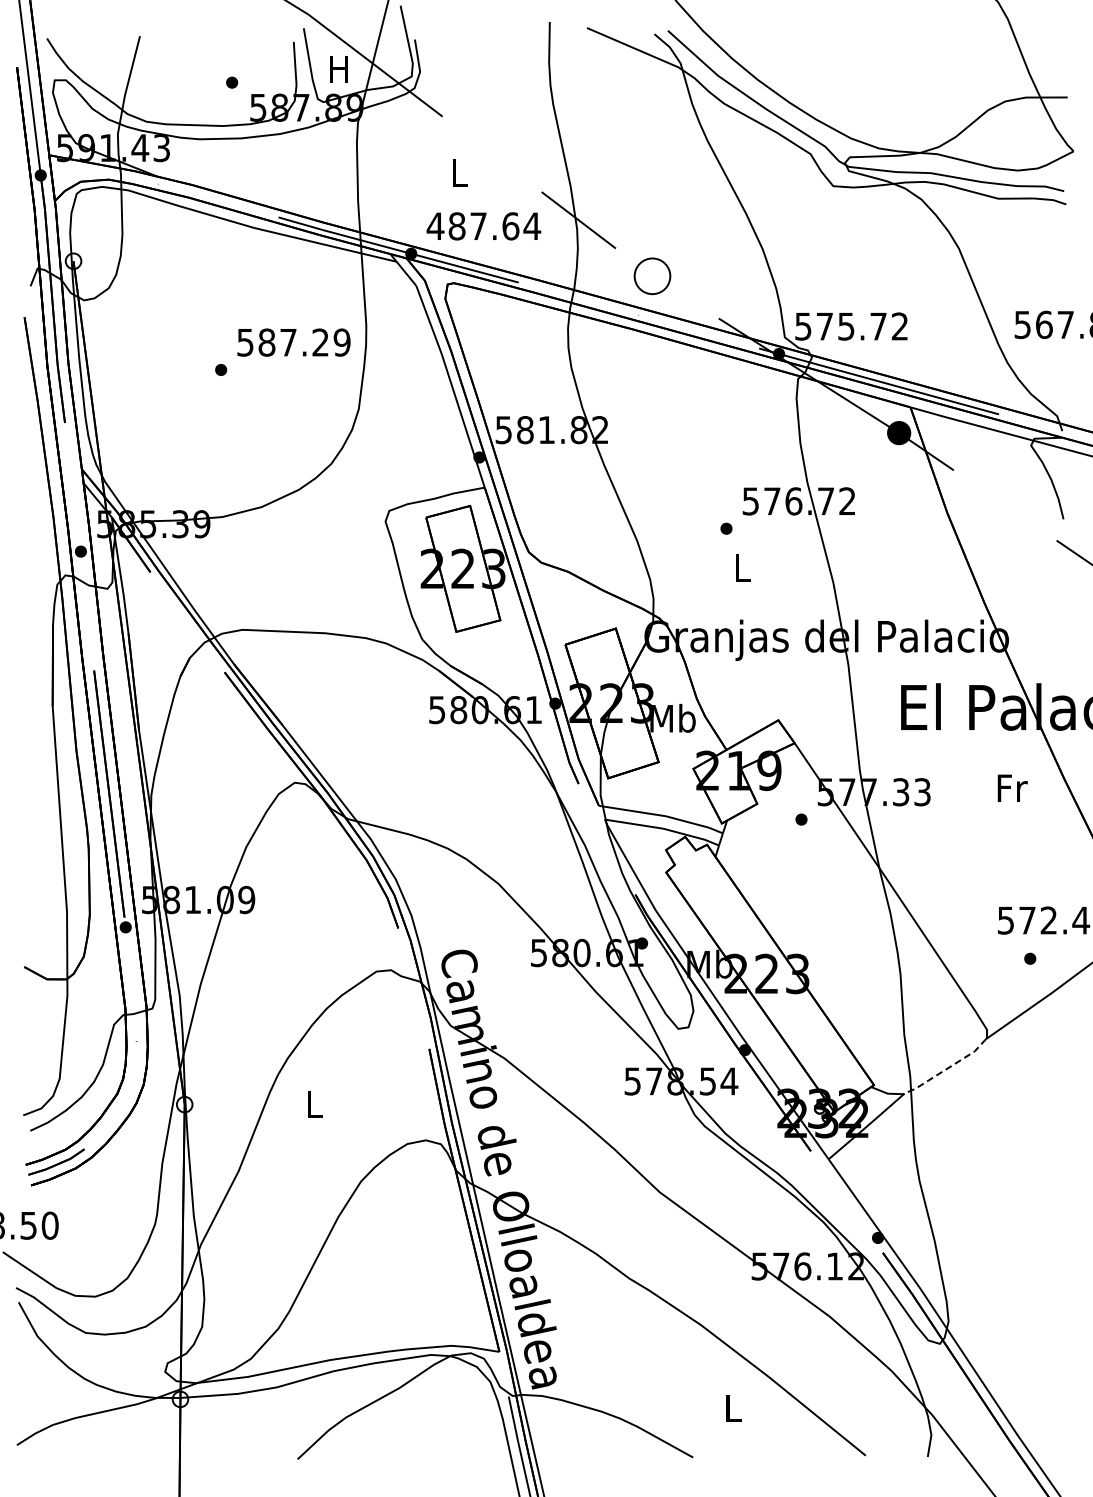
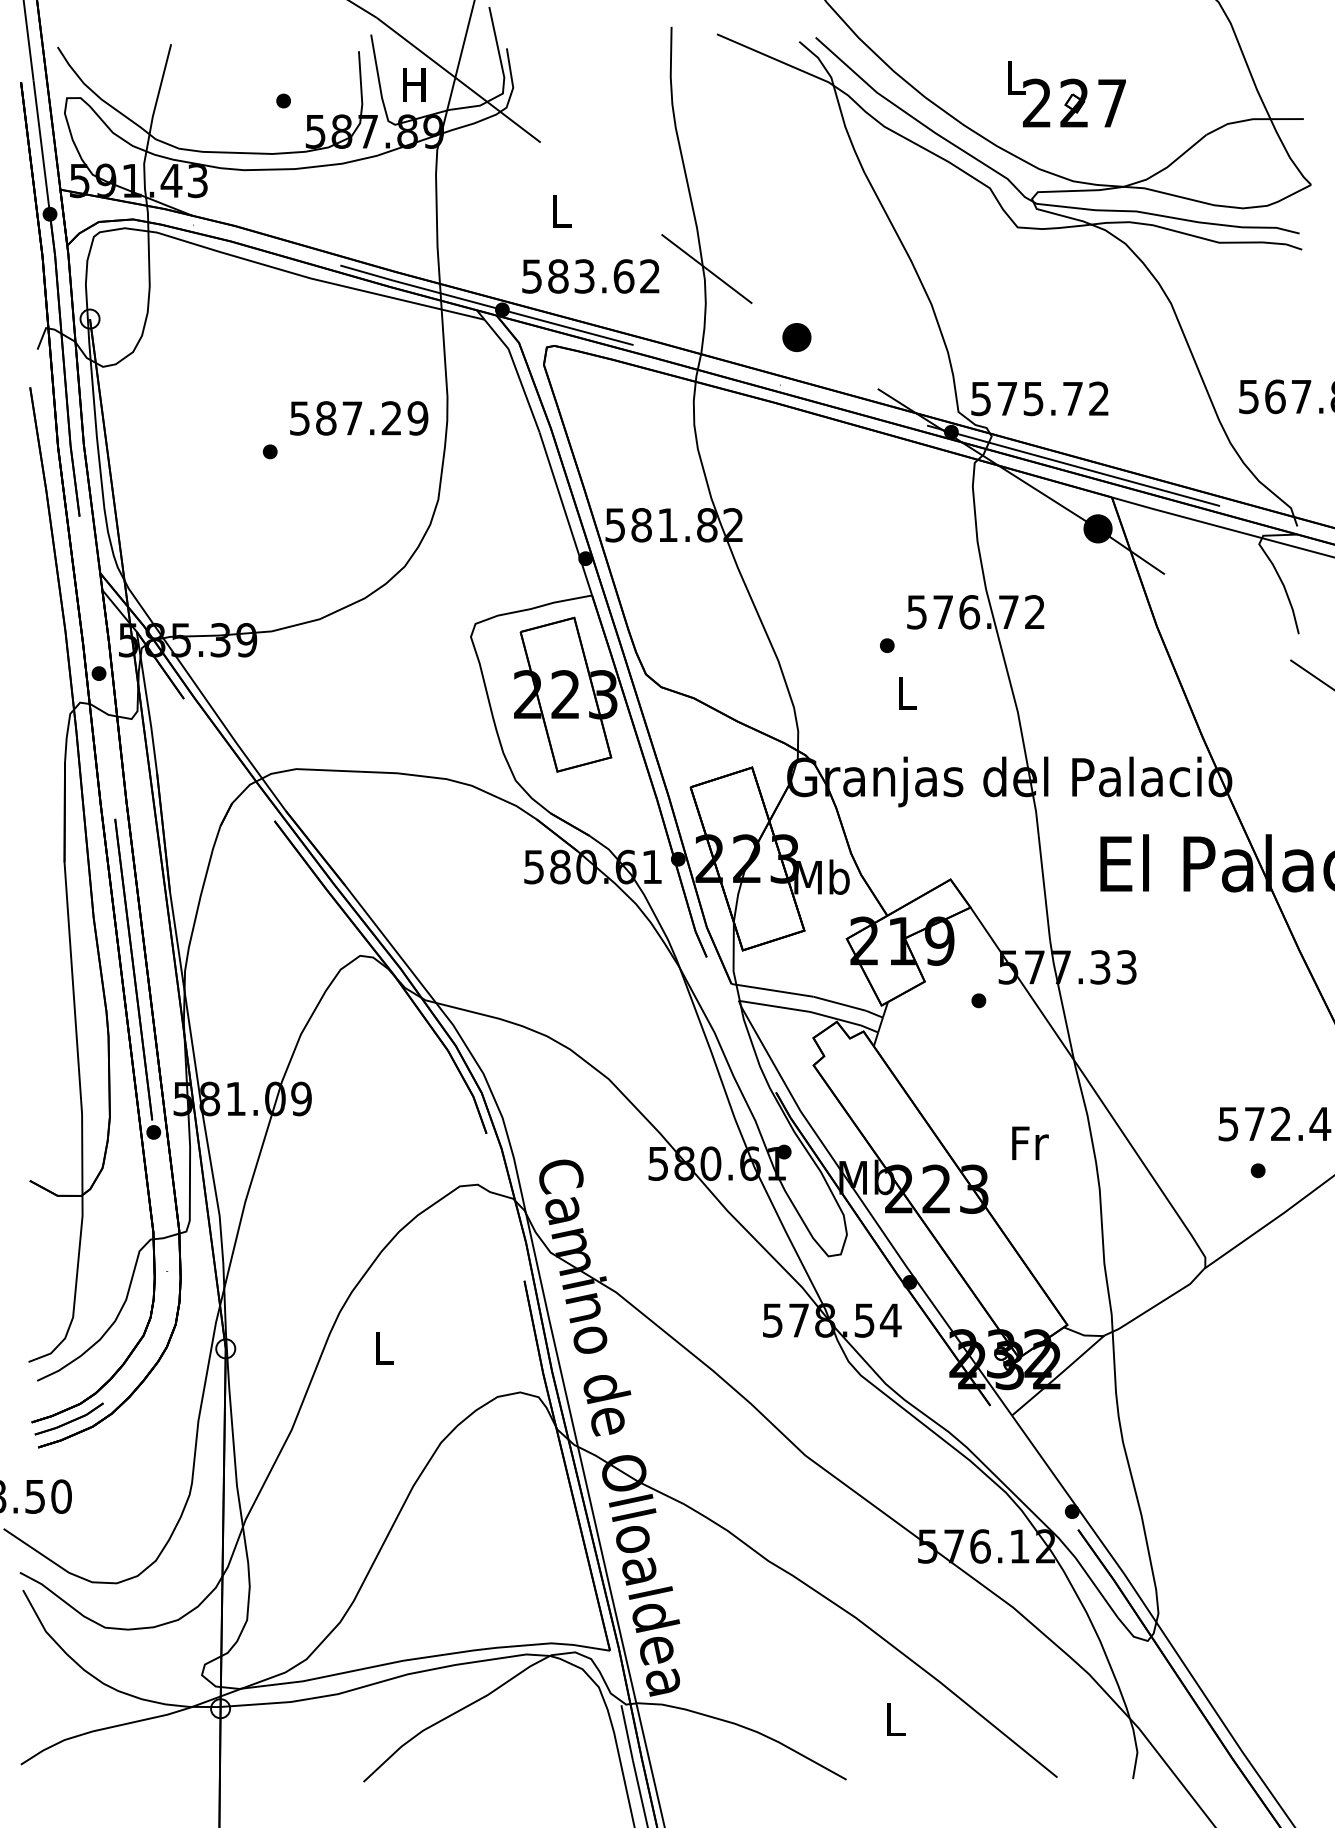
part: (873, 77) -> (1066, 94), added
text: (483, 226) -> (590, 276), 487.64 -> 583.62
part: (652, 276) -> (796, 337), size x0.62
text: (1012, 787) -> (1030, 1142), moved
line: (947, 1068) -> (1157, 1304), dashed -> solid

